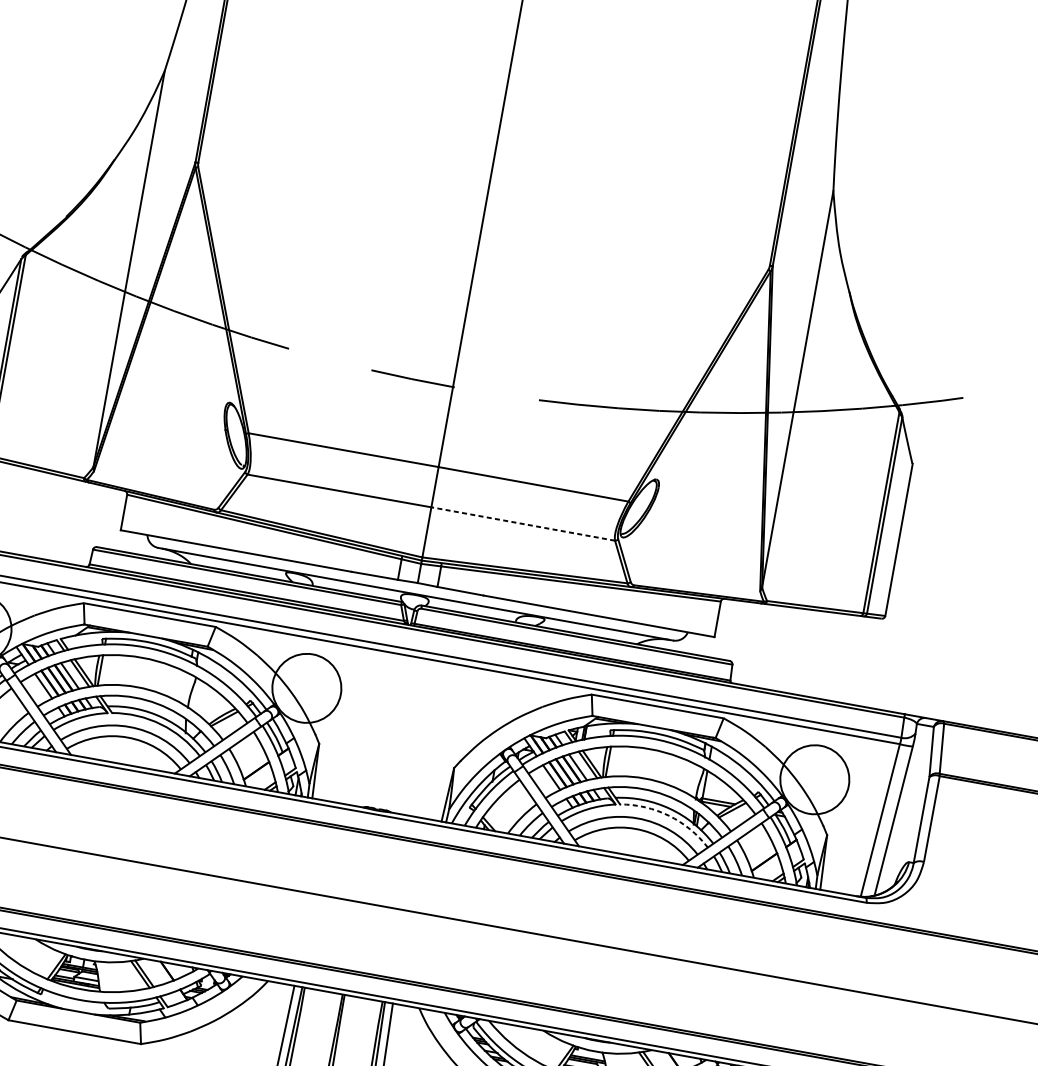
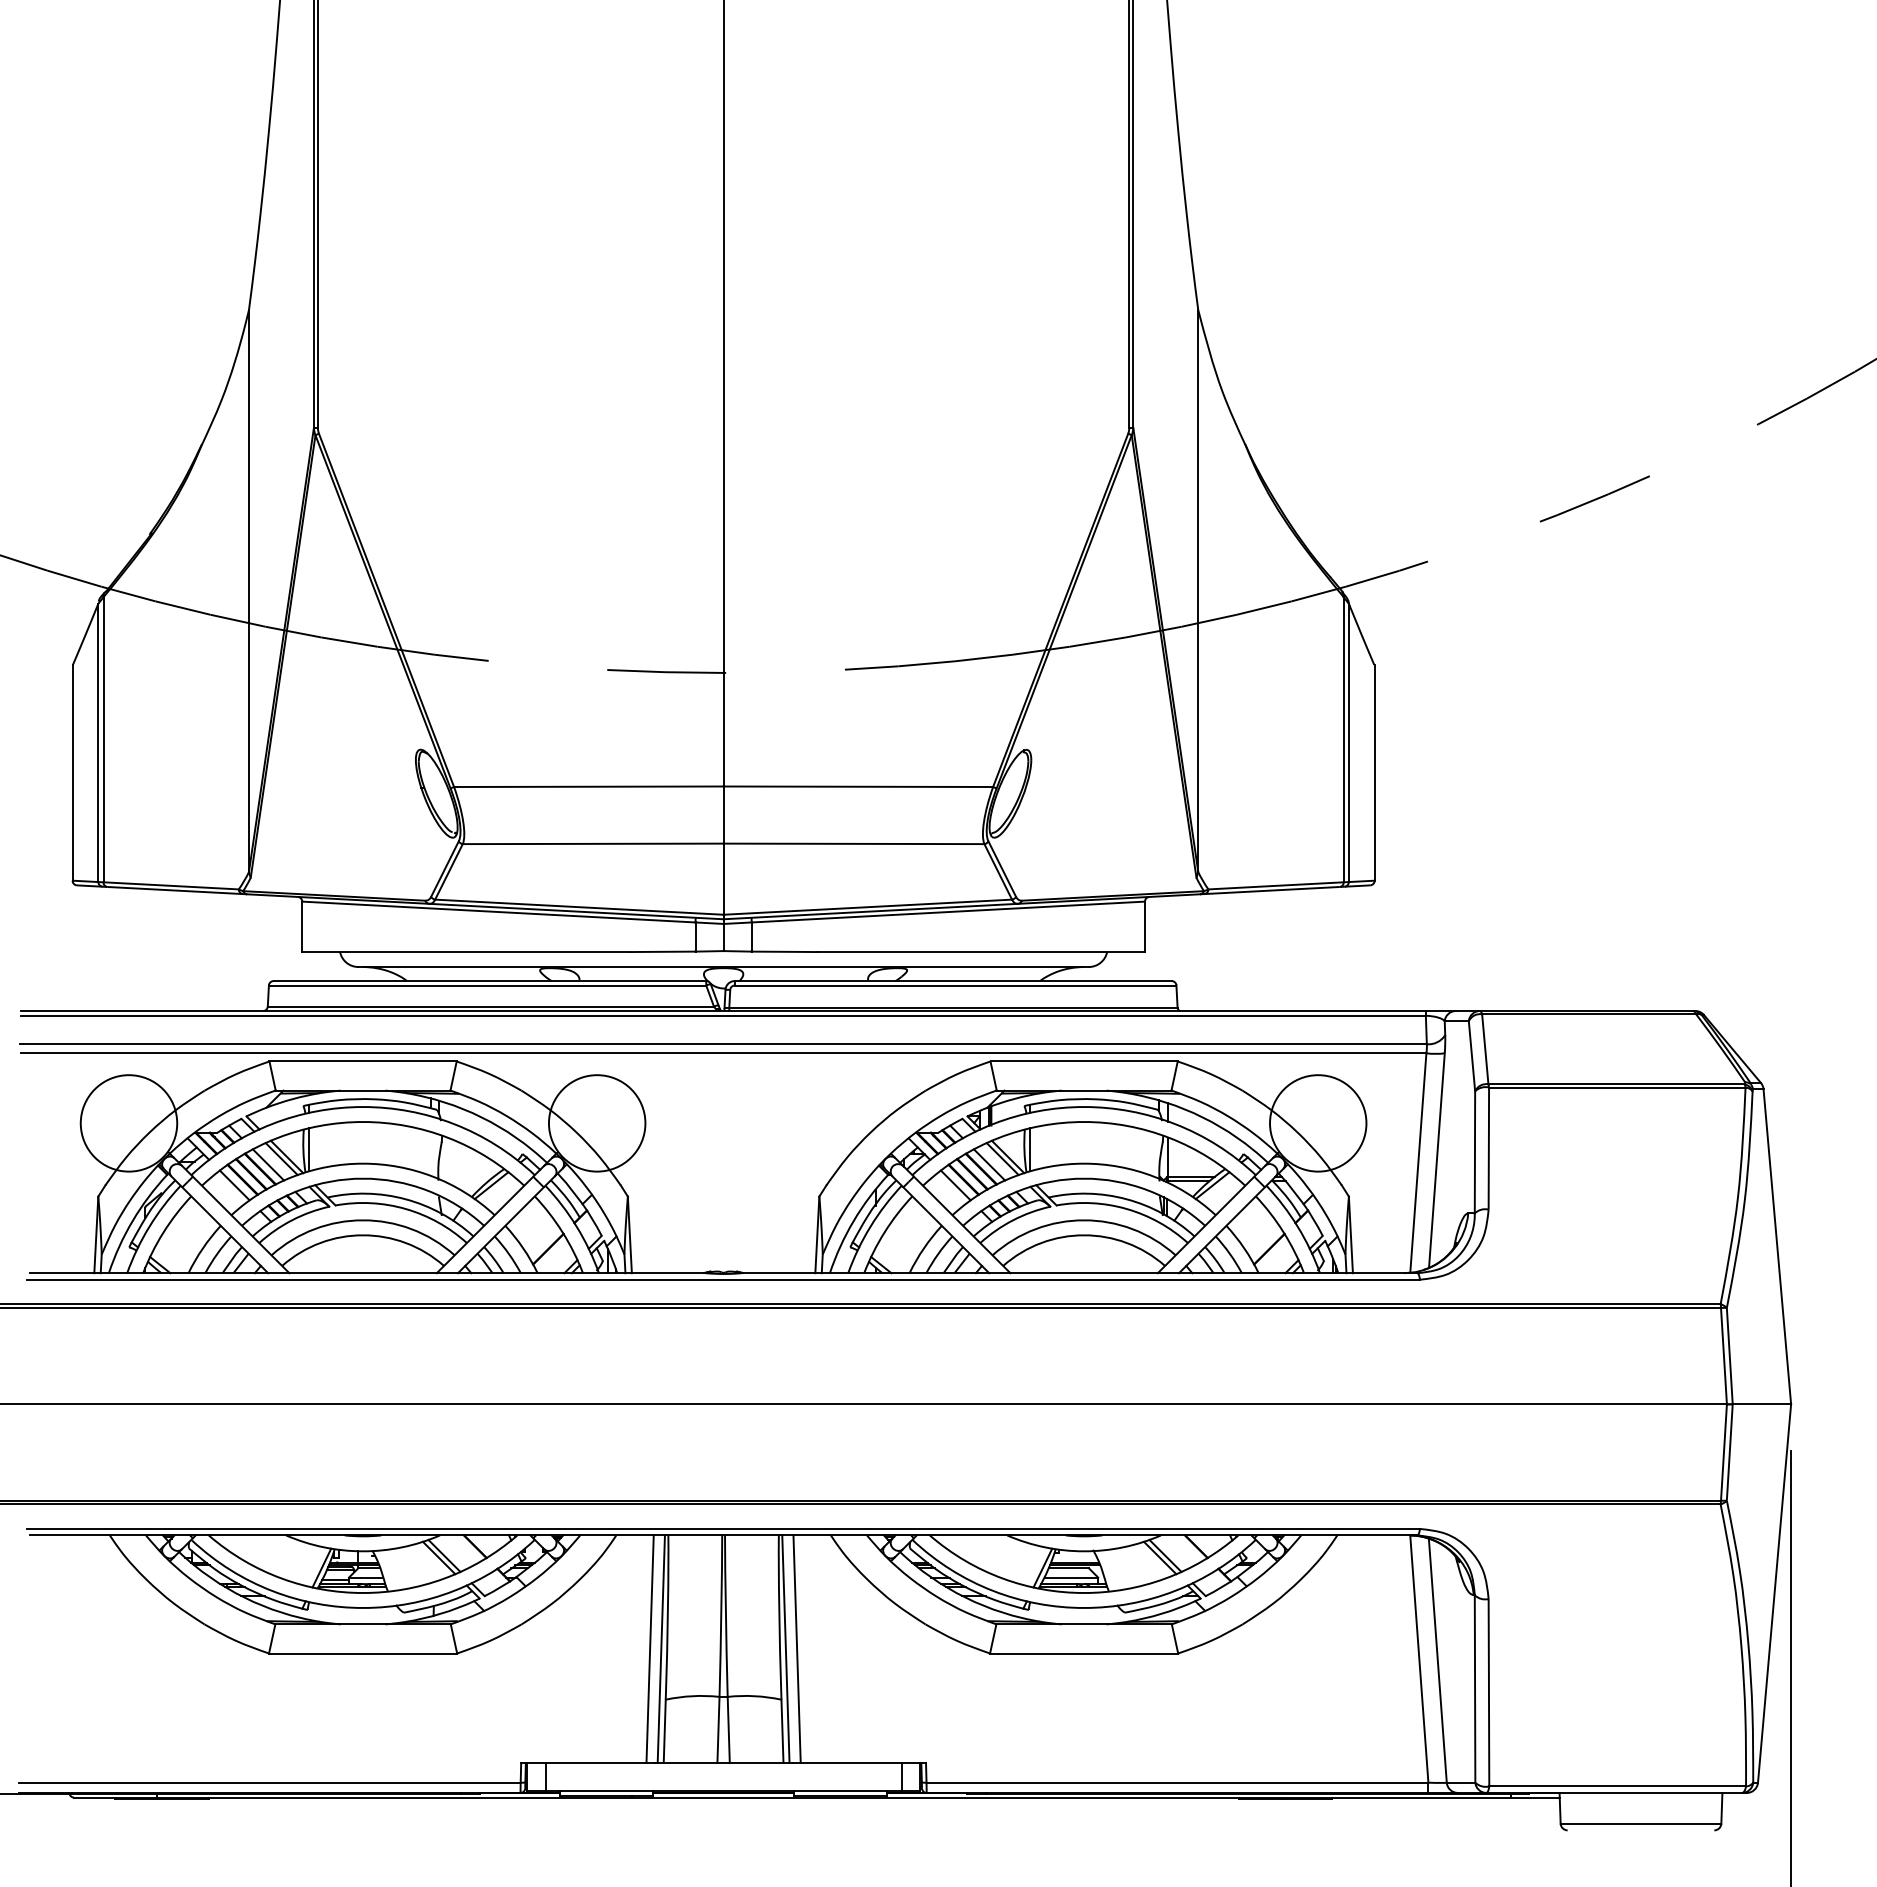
line: (522, 523) -> (853, 843), dashed -> solid
arc: (668, 815) -> (1126, 1208), dashed -> solid

